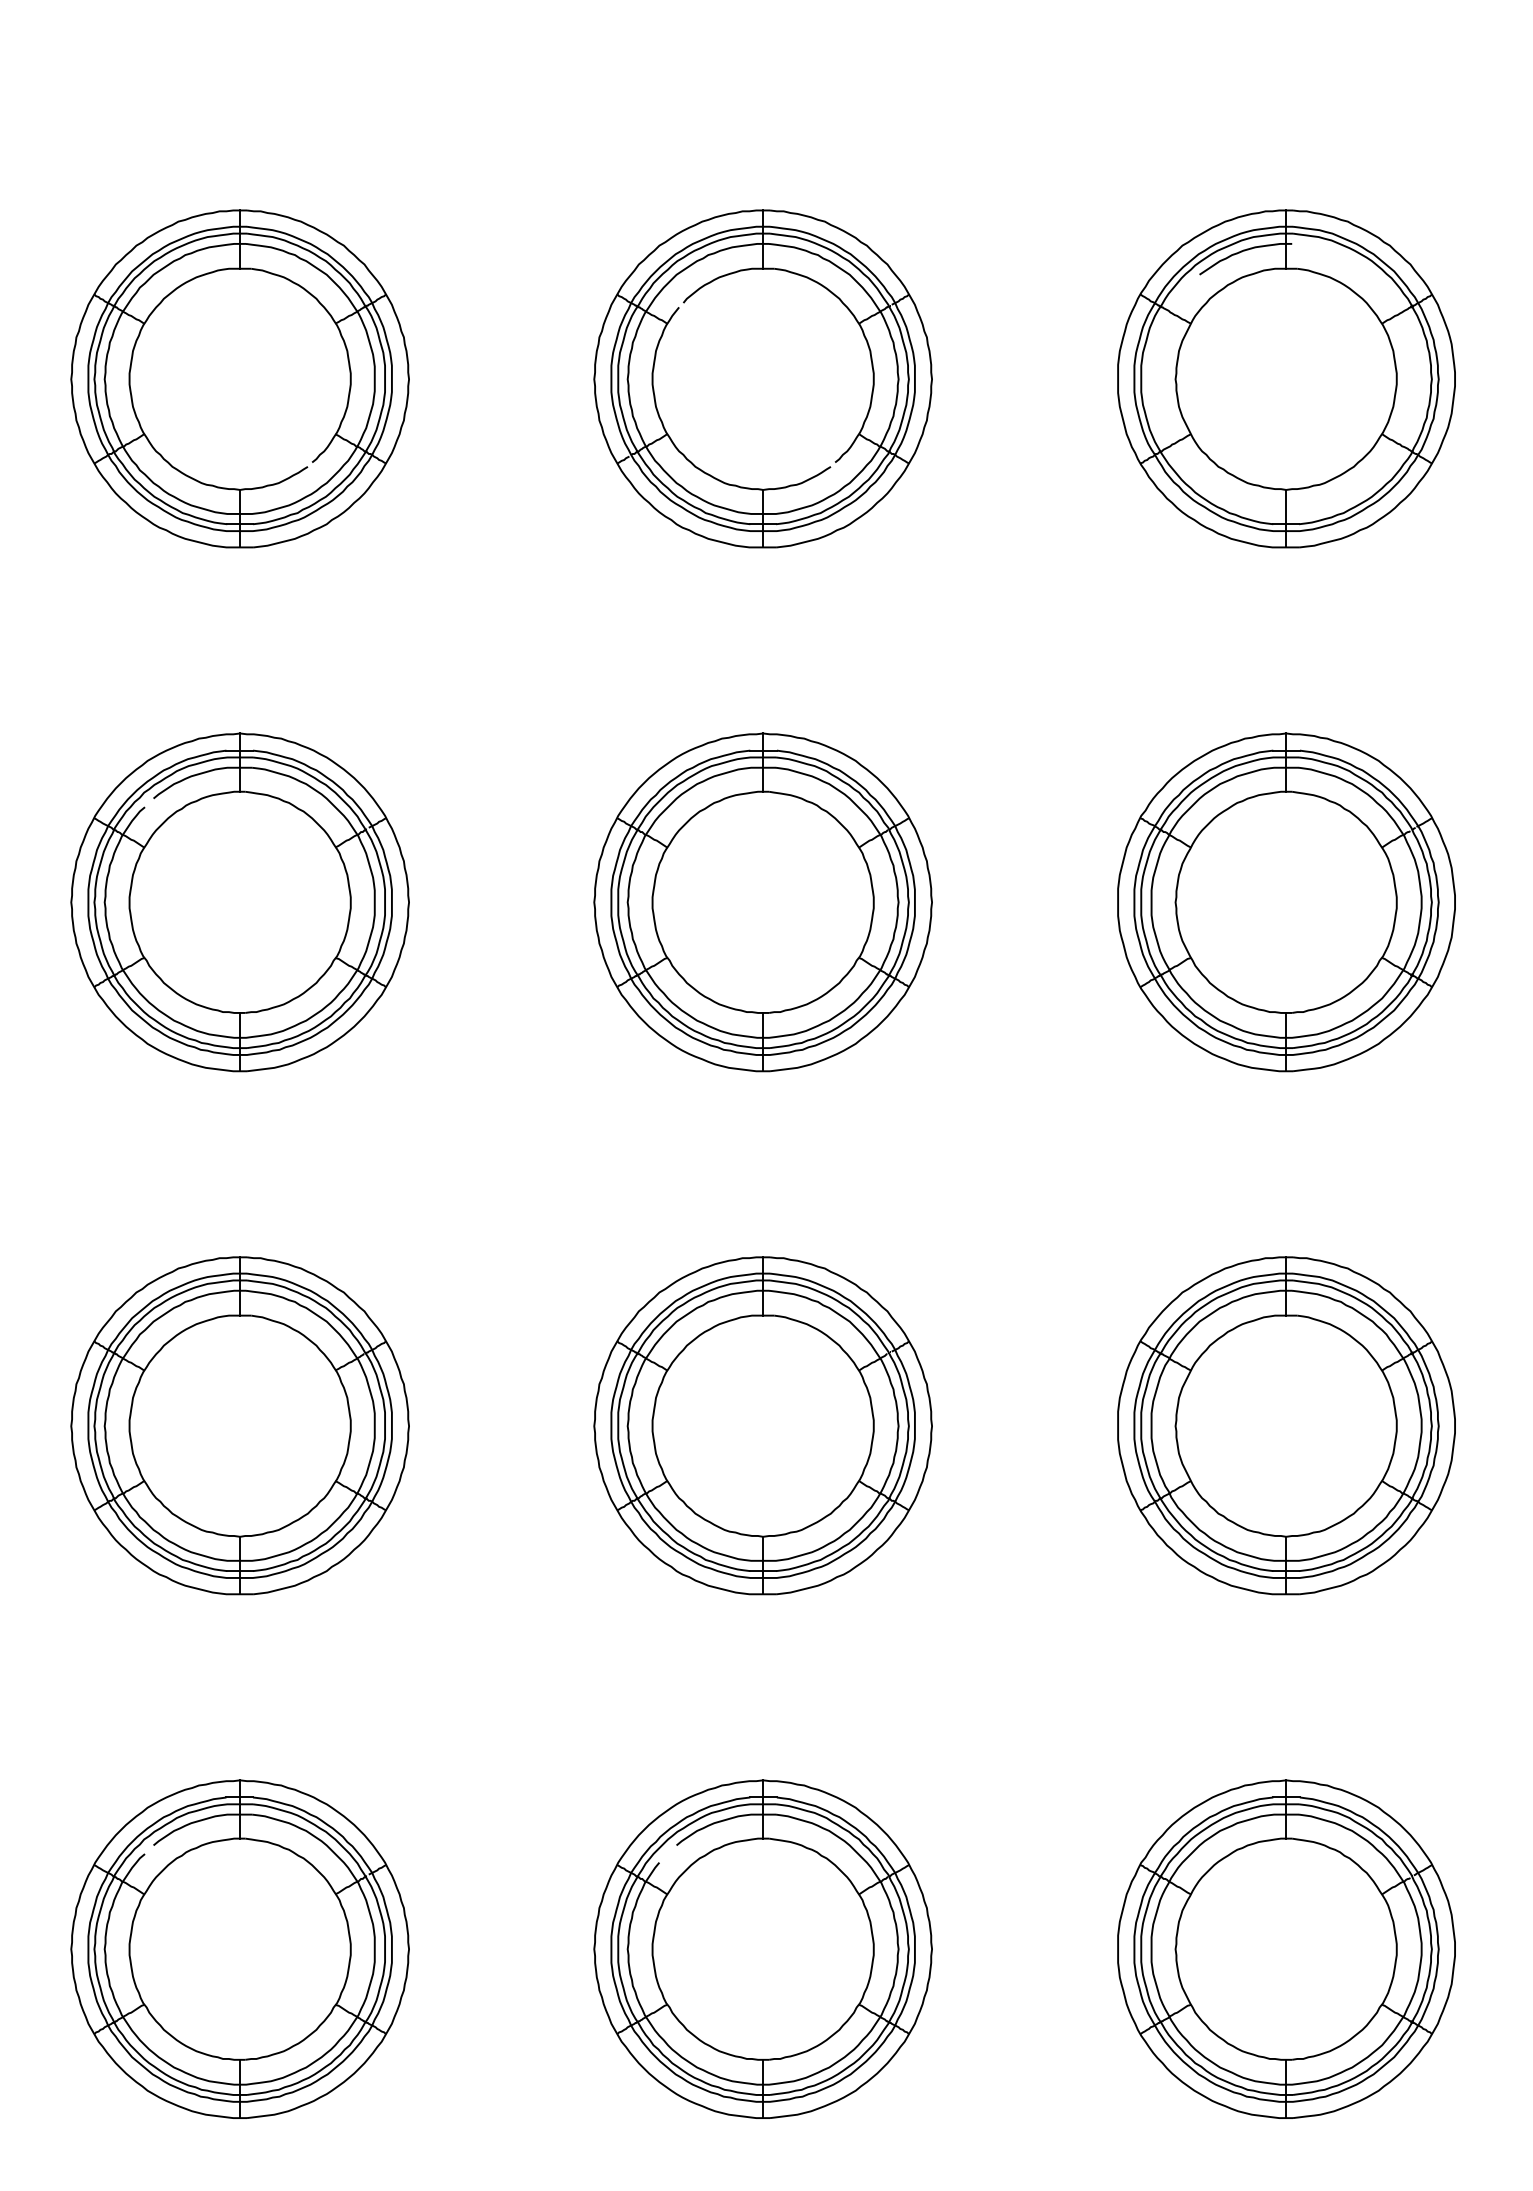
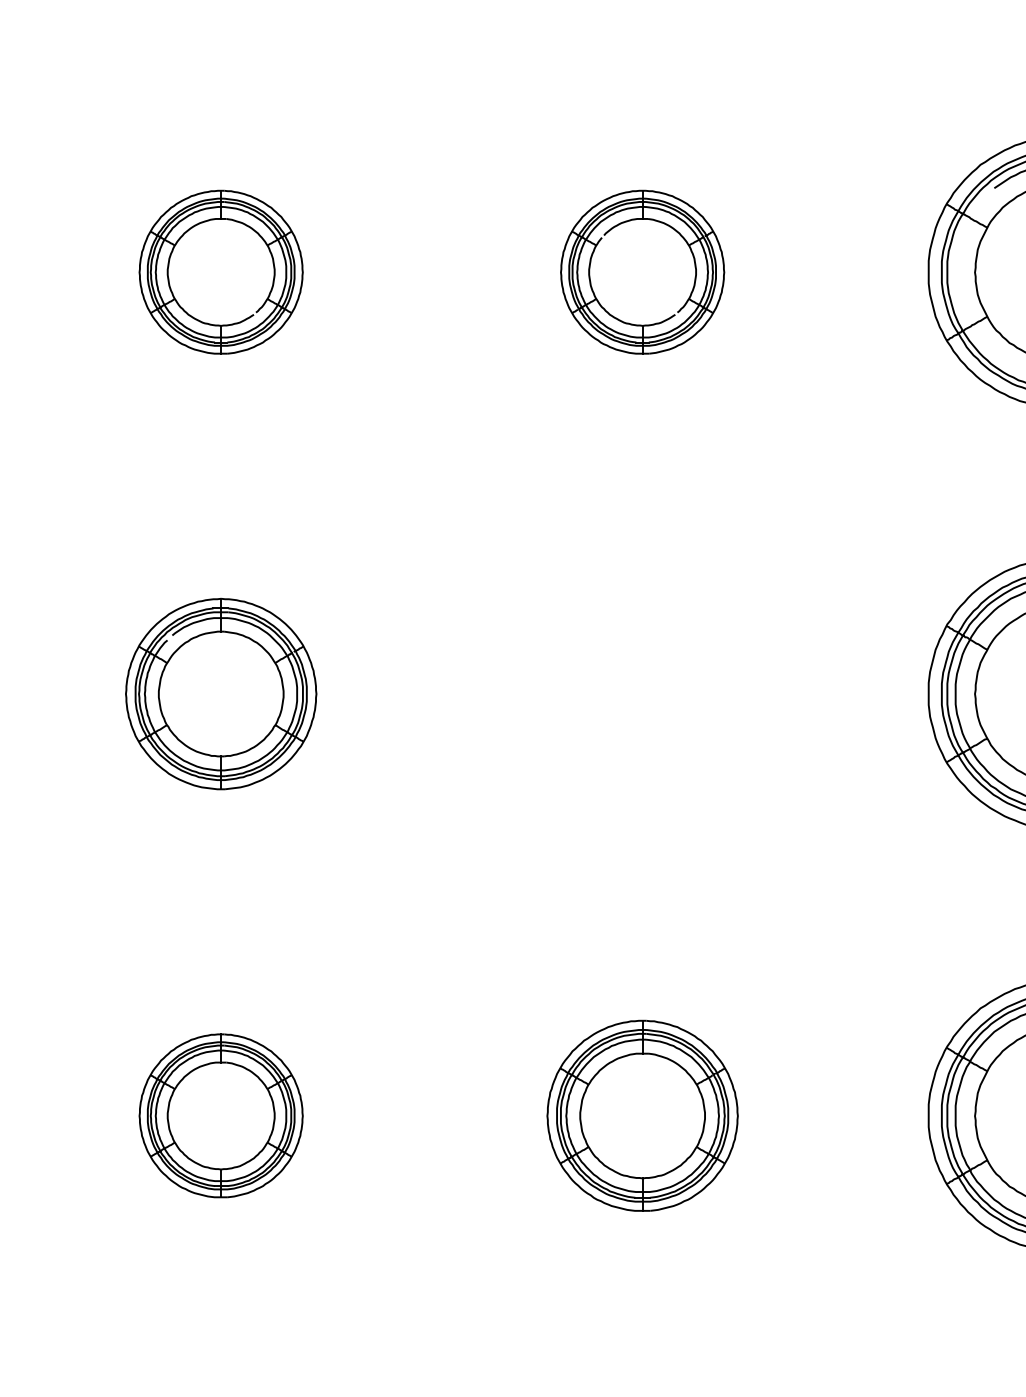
part: (239, 378) -> (220, 271), size x0.6
part: (762, 378) -> (642, 271), size x0.6
part: (239, 902) -> (220, 694), size x0.7
part: (762, 902) -> (642, 694), removed
part: (239, 1425) -> (220, 1115), size x0.6
part: (762, 1425) -> (642, 1115), size x0.7

